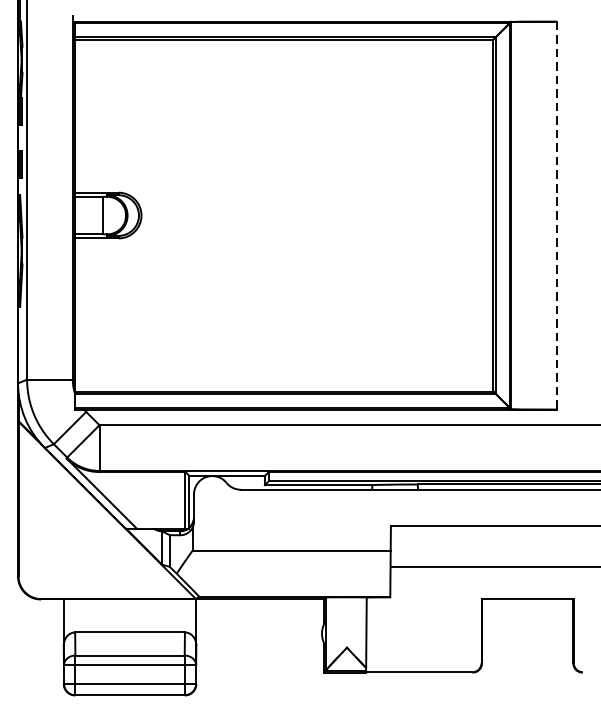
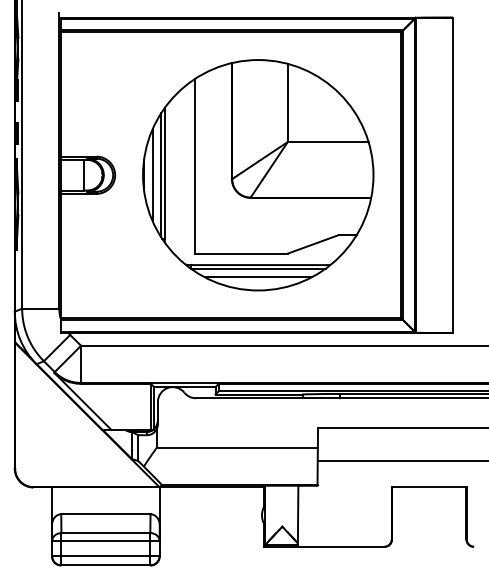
part: (317, 215) -> (258, 175), added
line: (556, 215) -> (452, 175), dashed -> solid

